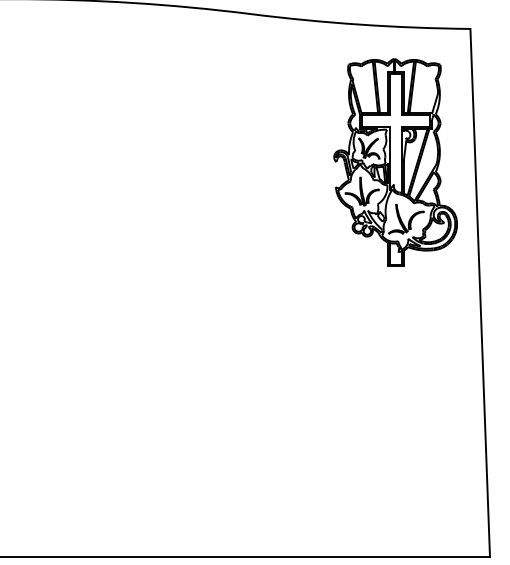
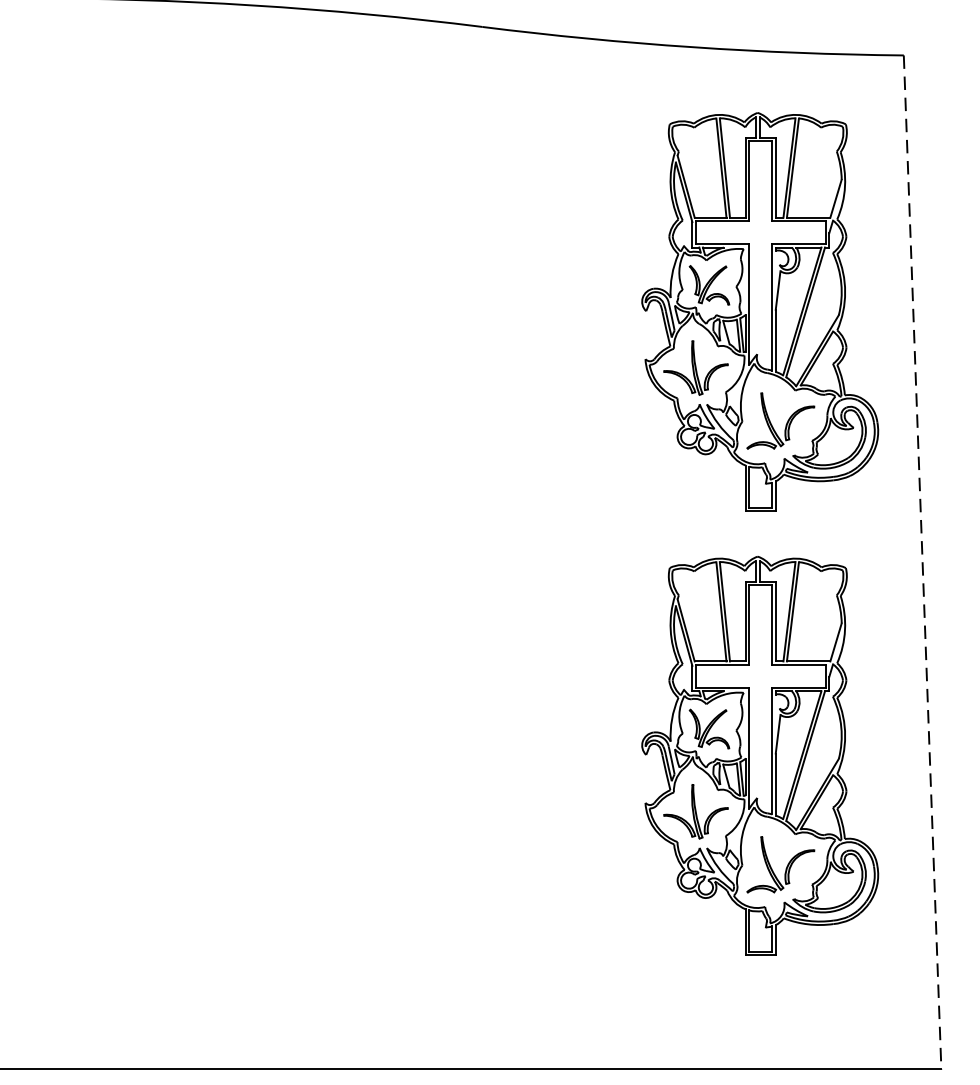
line: (480, 293) -> (923, 563), solid -> dashed
part: (395, 393) -> (759, 755), added

